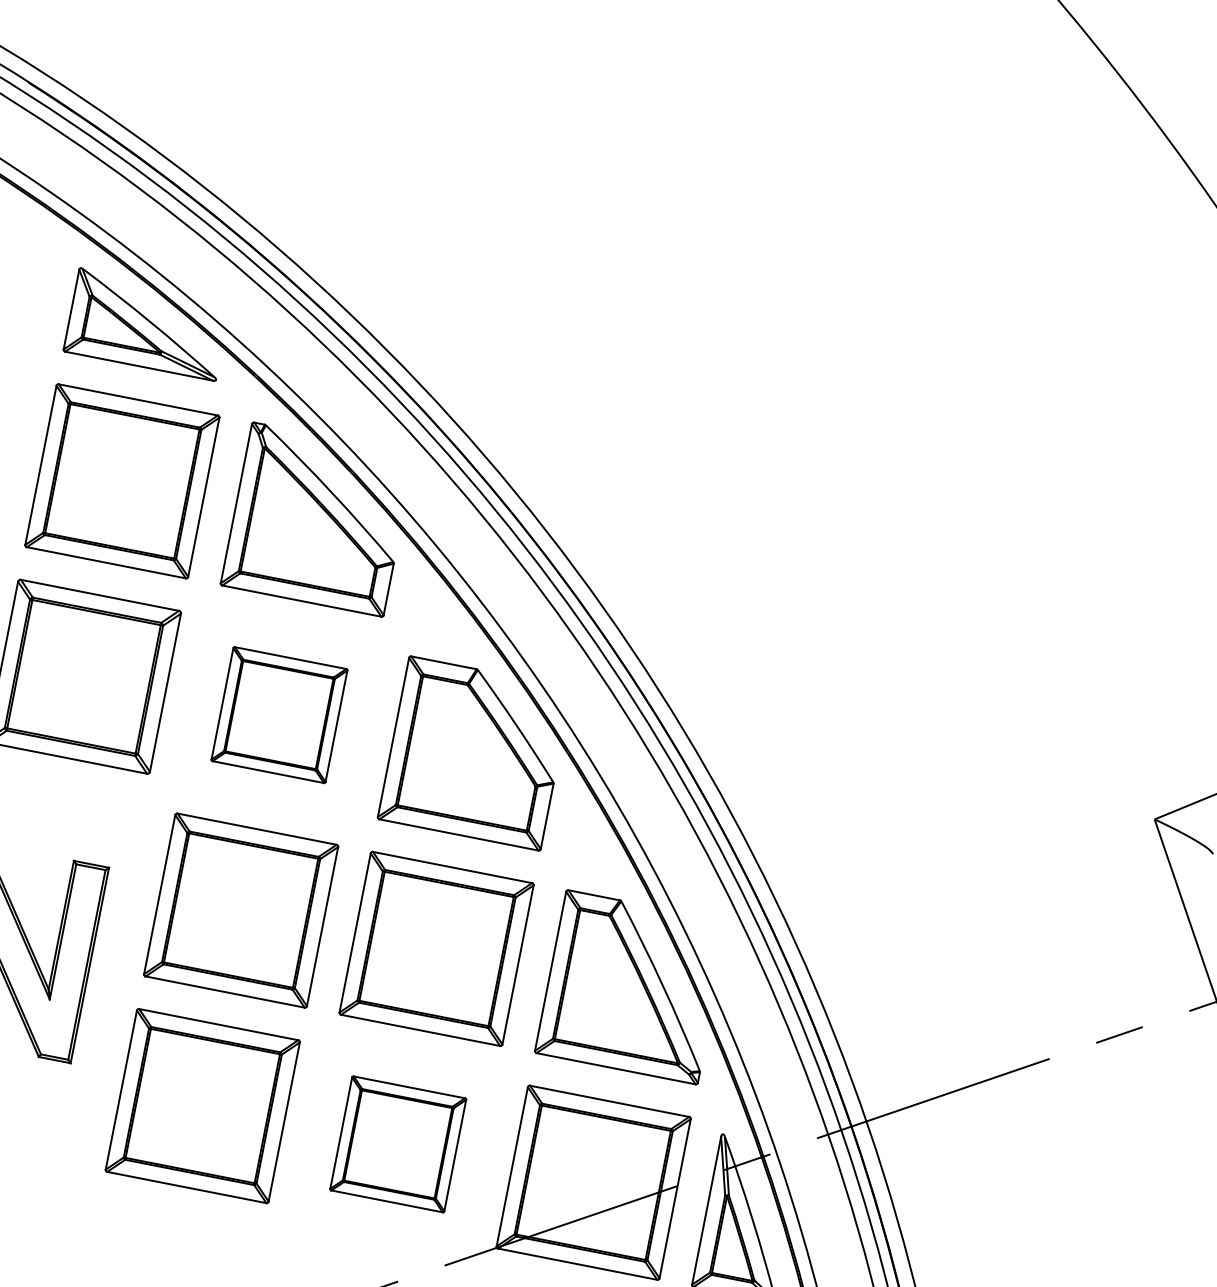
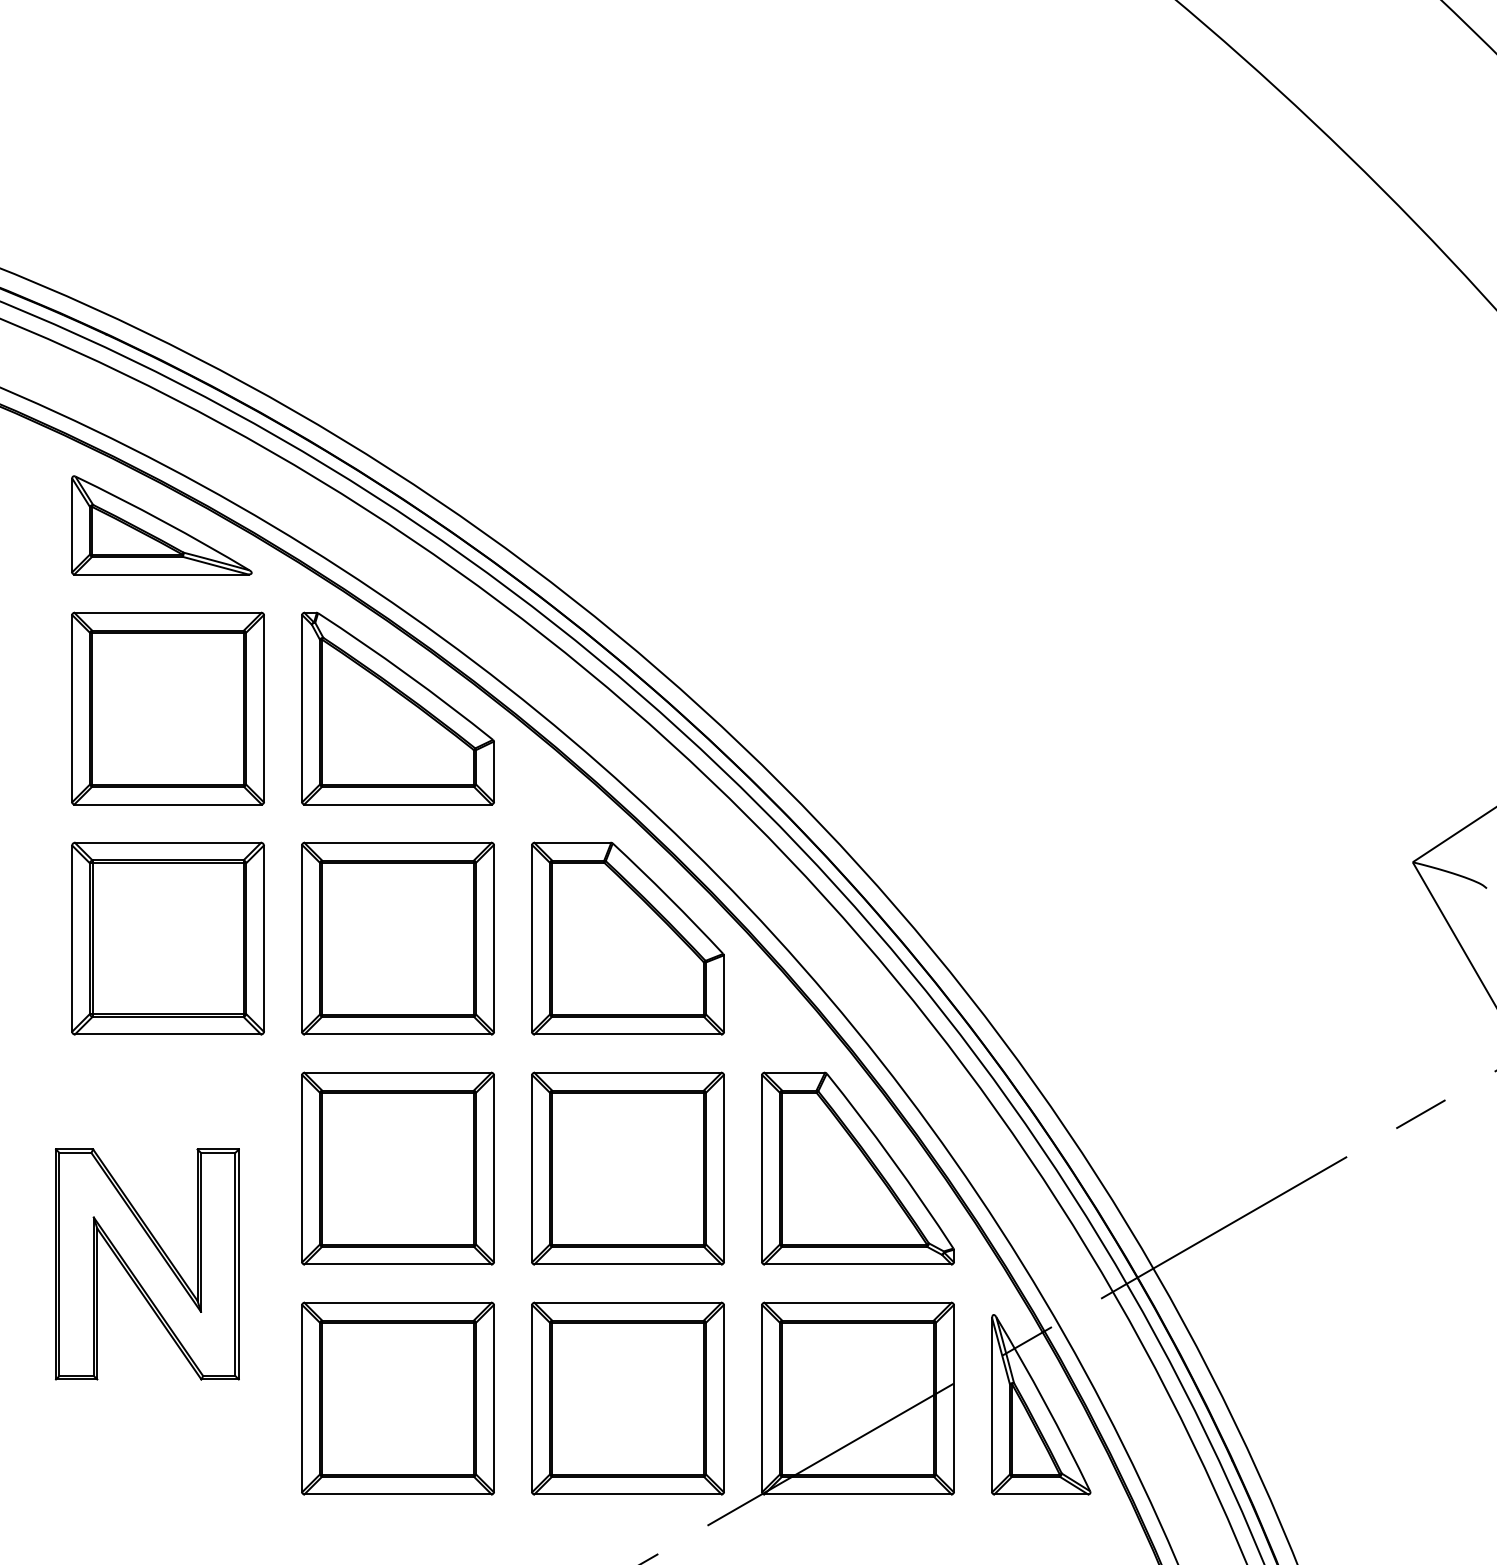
part: (279, 714) -> (397, 938), size x1.43
part: (397, 1144) -> (627, 1398), size x1.43

